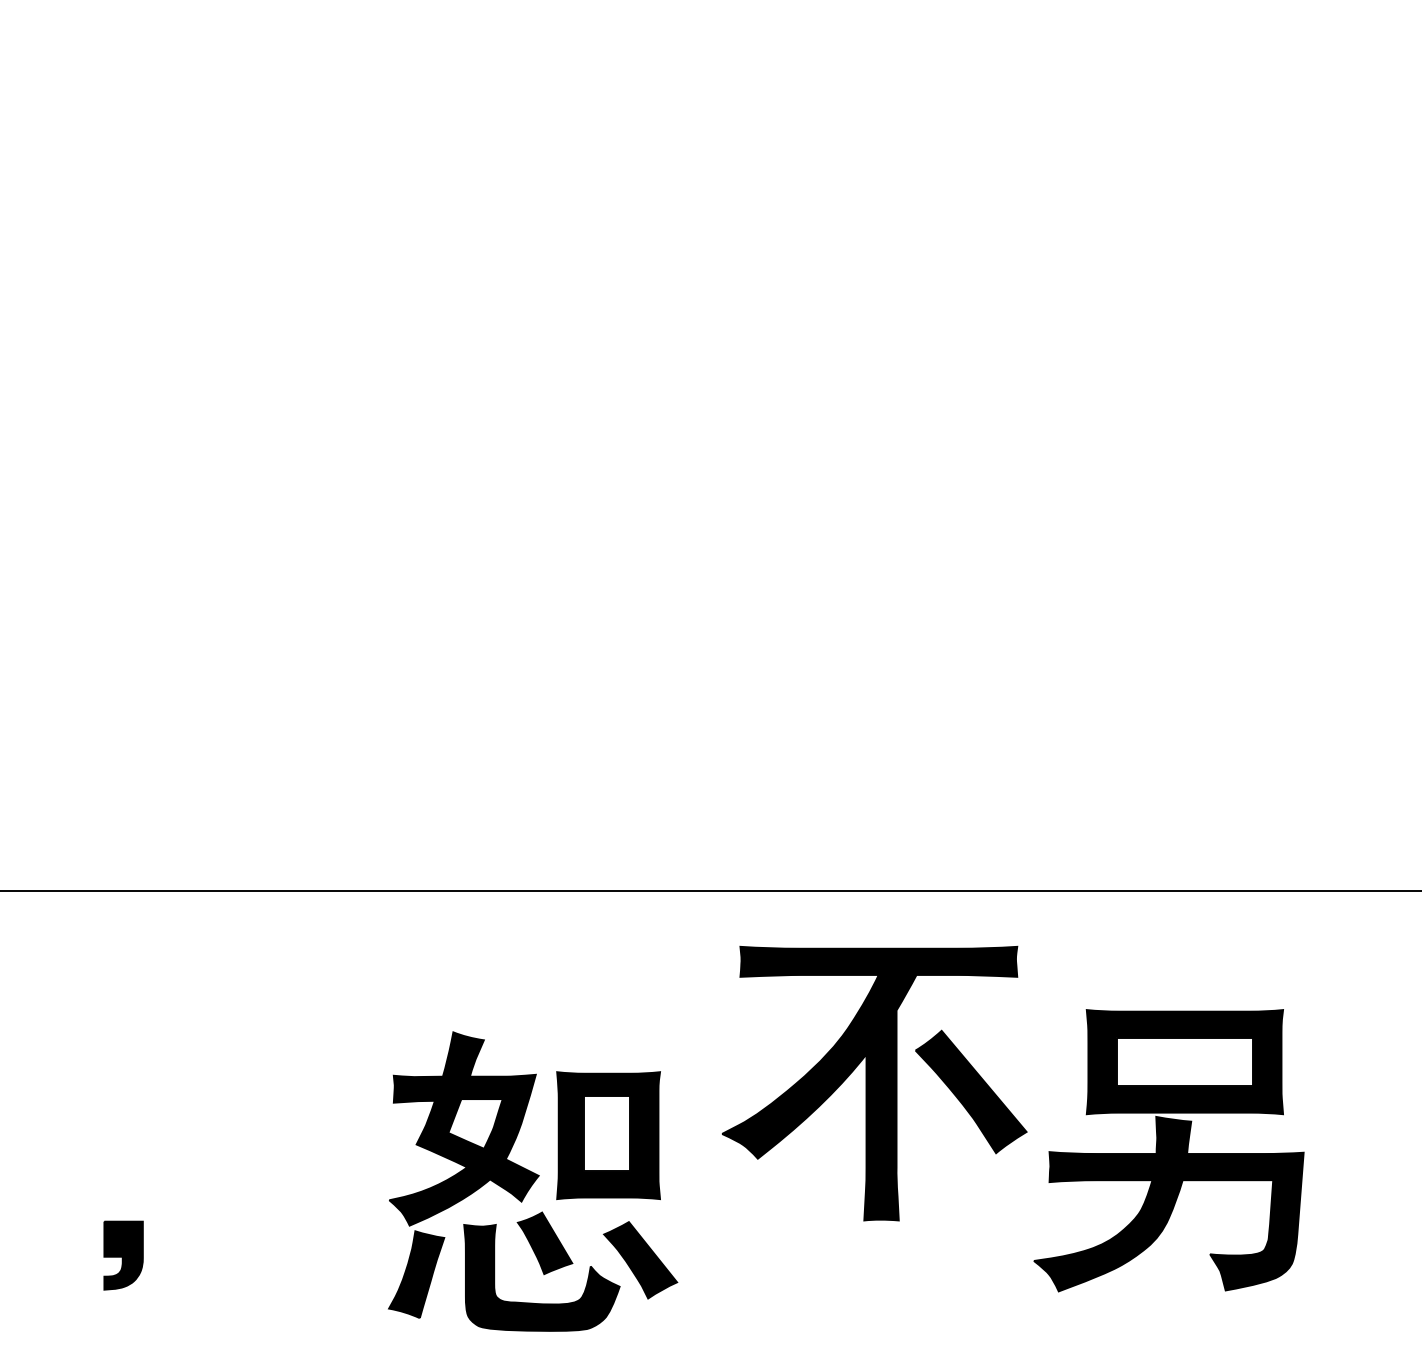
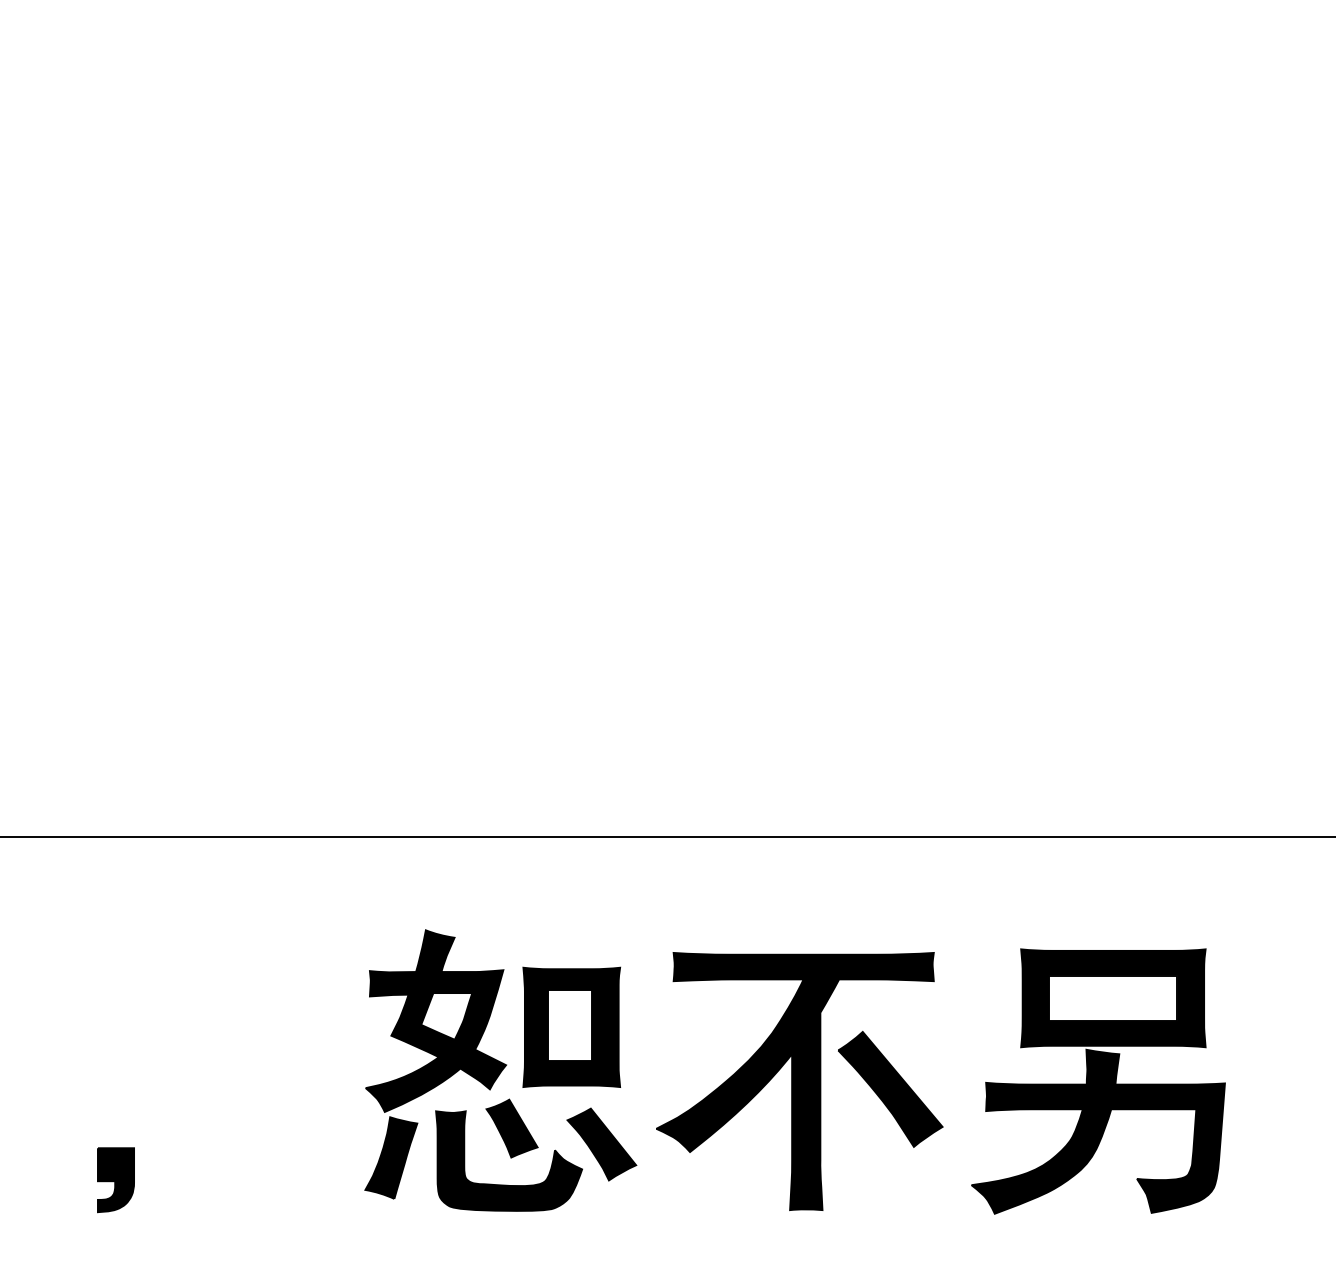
part: (874, 1083) -> (799, 1081), moved
part: (532, 1181) -> (500, 1070), moved

